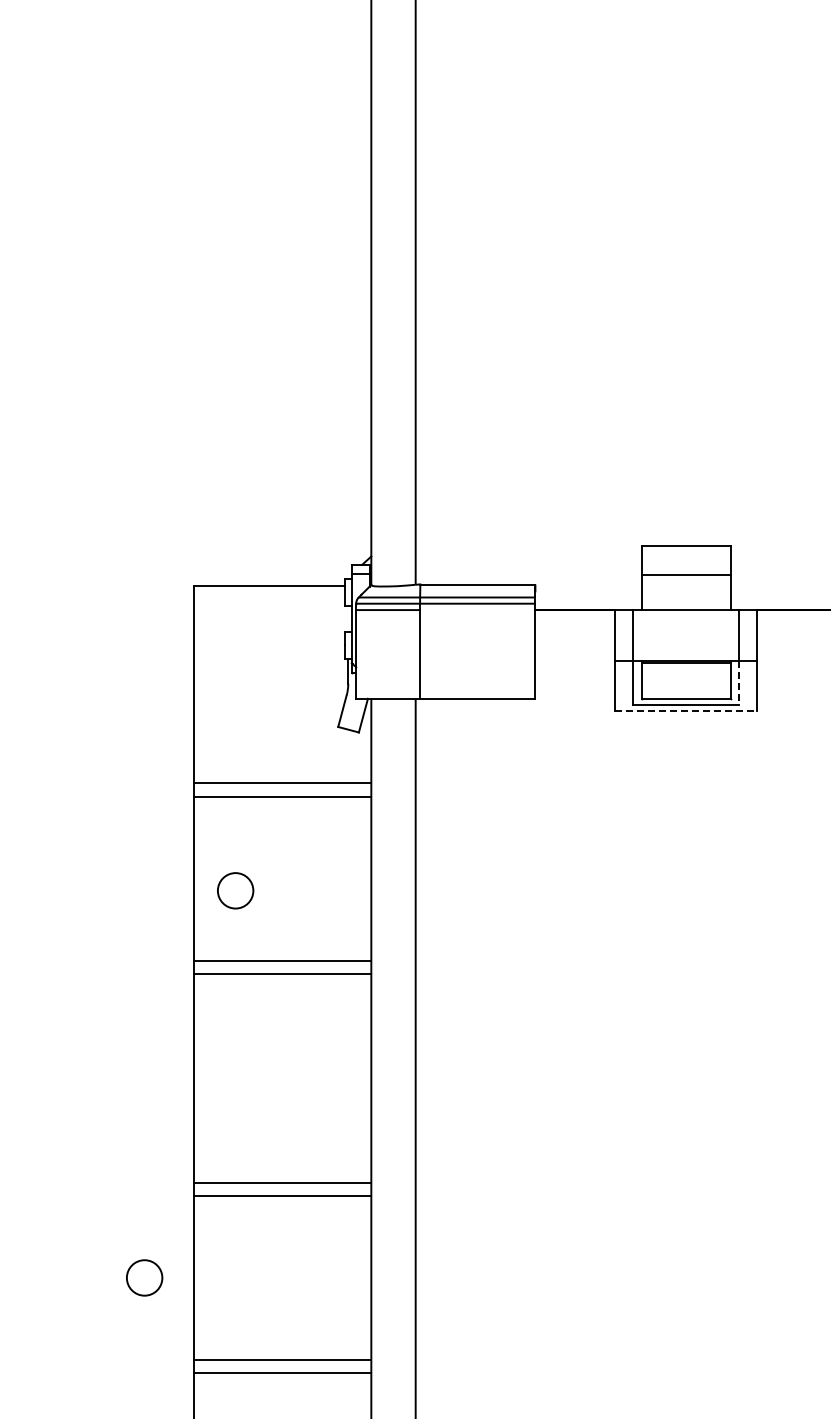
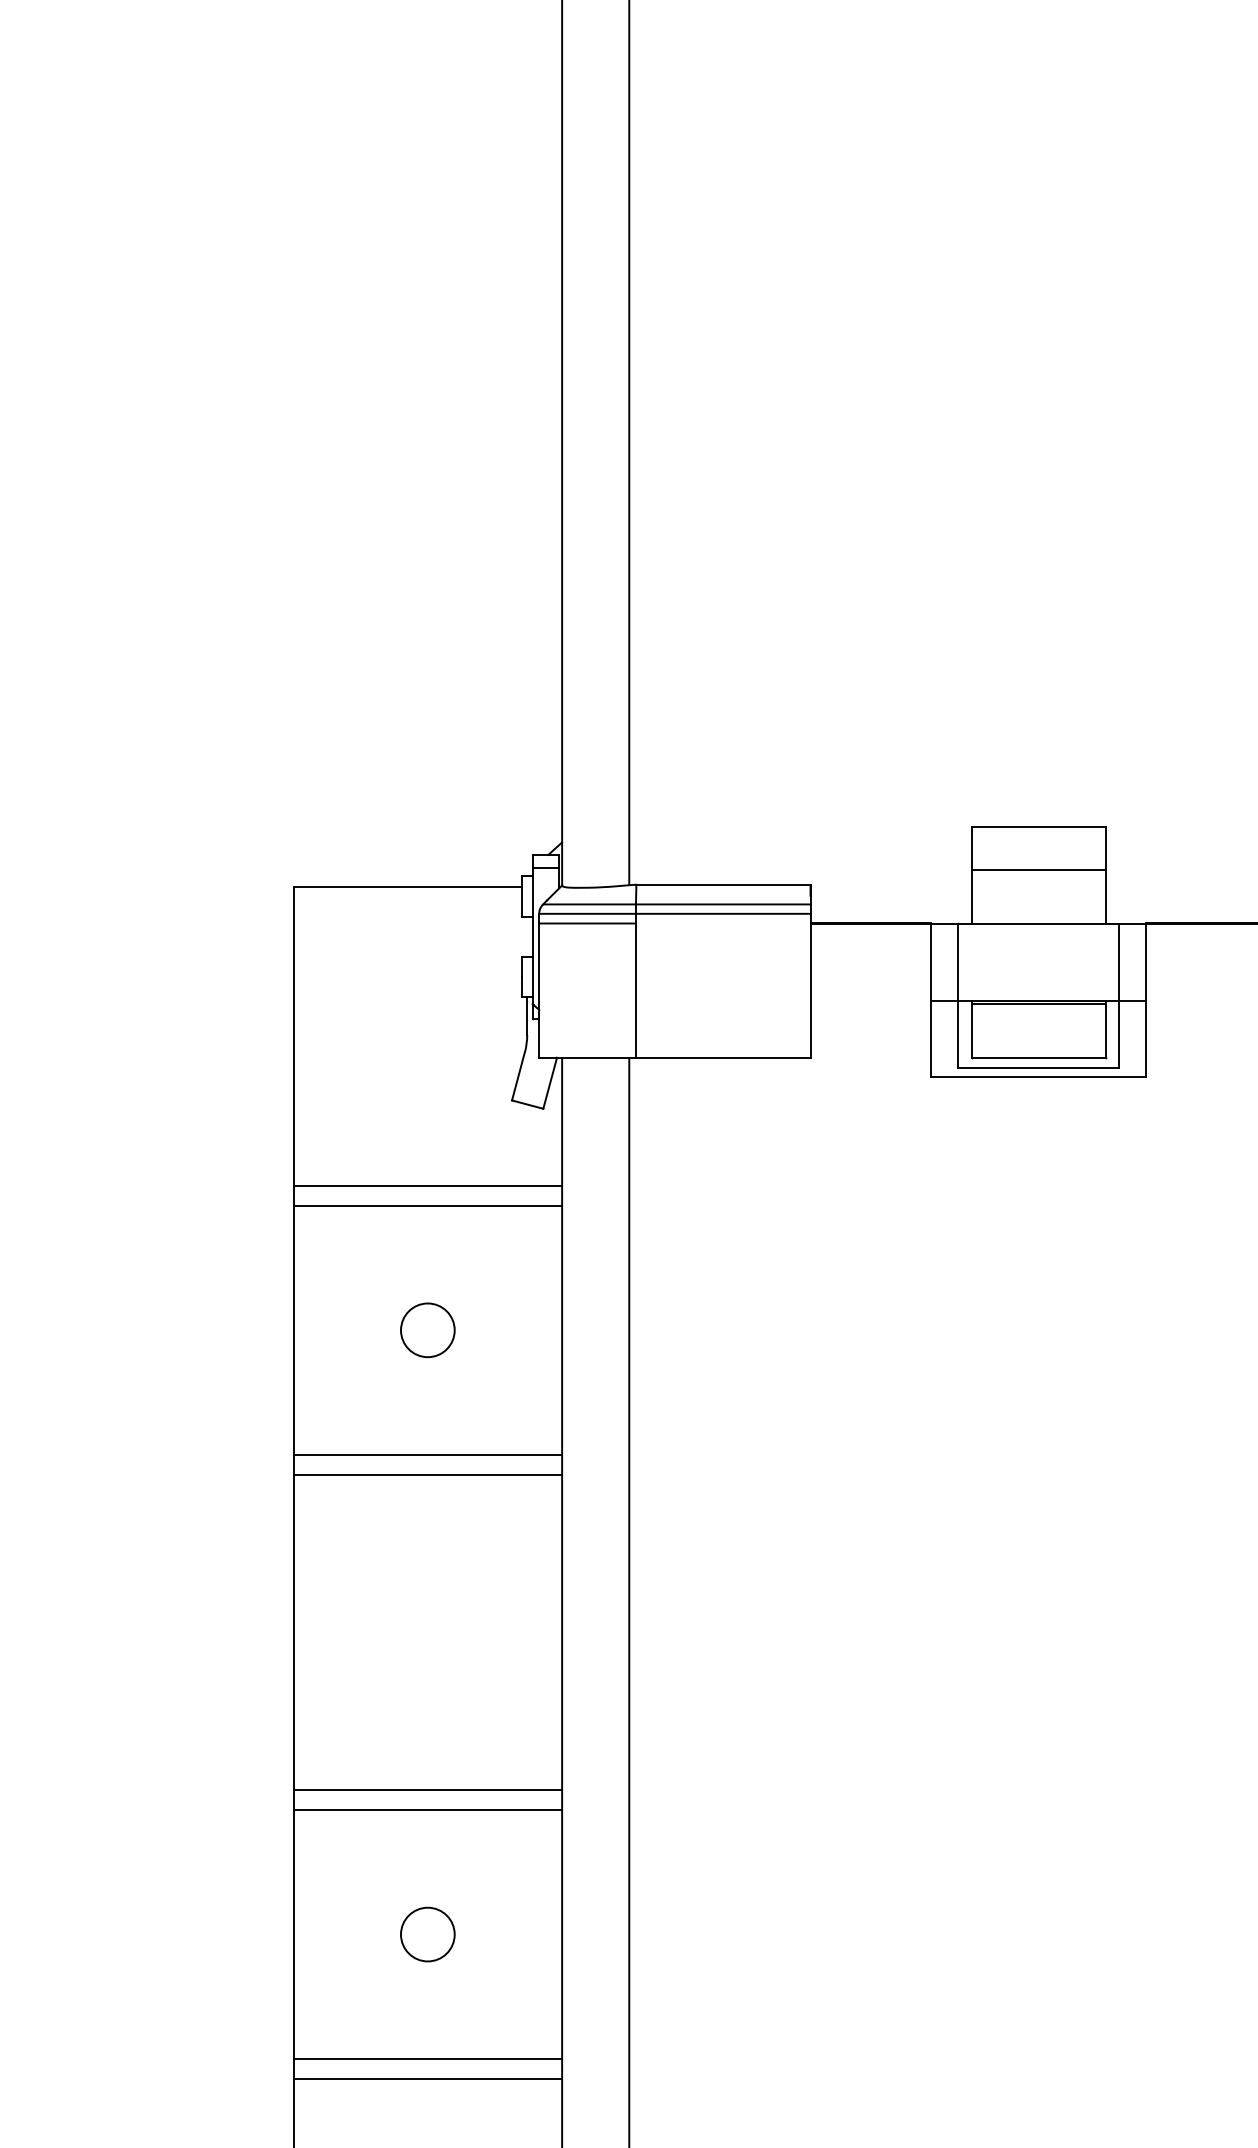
line: (739, 683) -> (1119, 1034), dashed -> solid
line: (686, 711) -> (1039, 1077), dashed -> solid
circle: (235, 890) -> (427, 1329), moved
circle: (144, 1277) -> (427, 1933), moved

